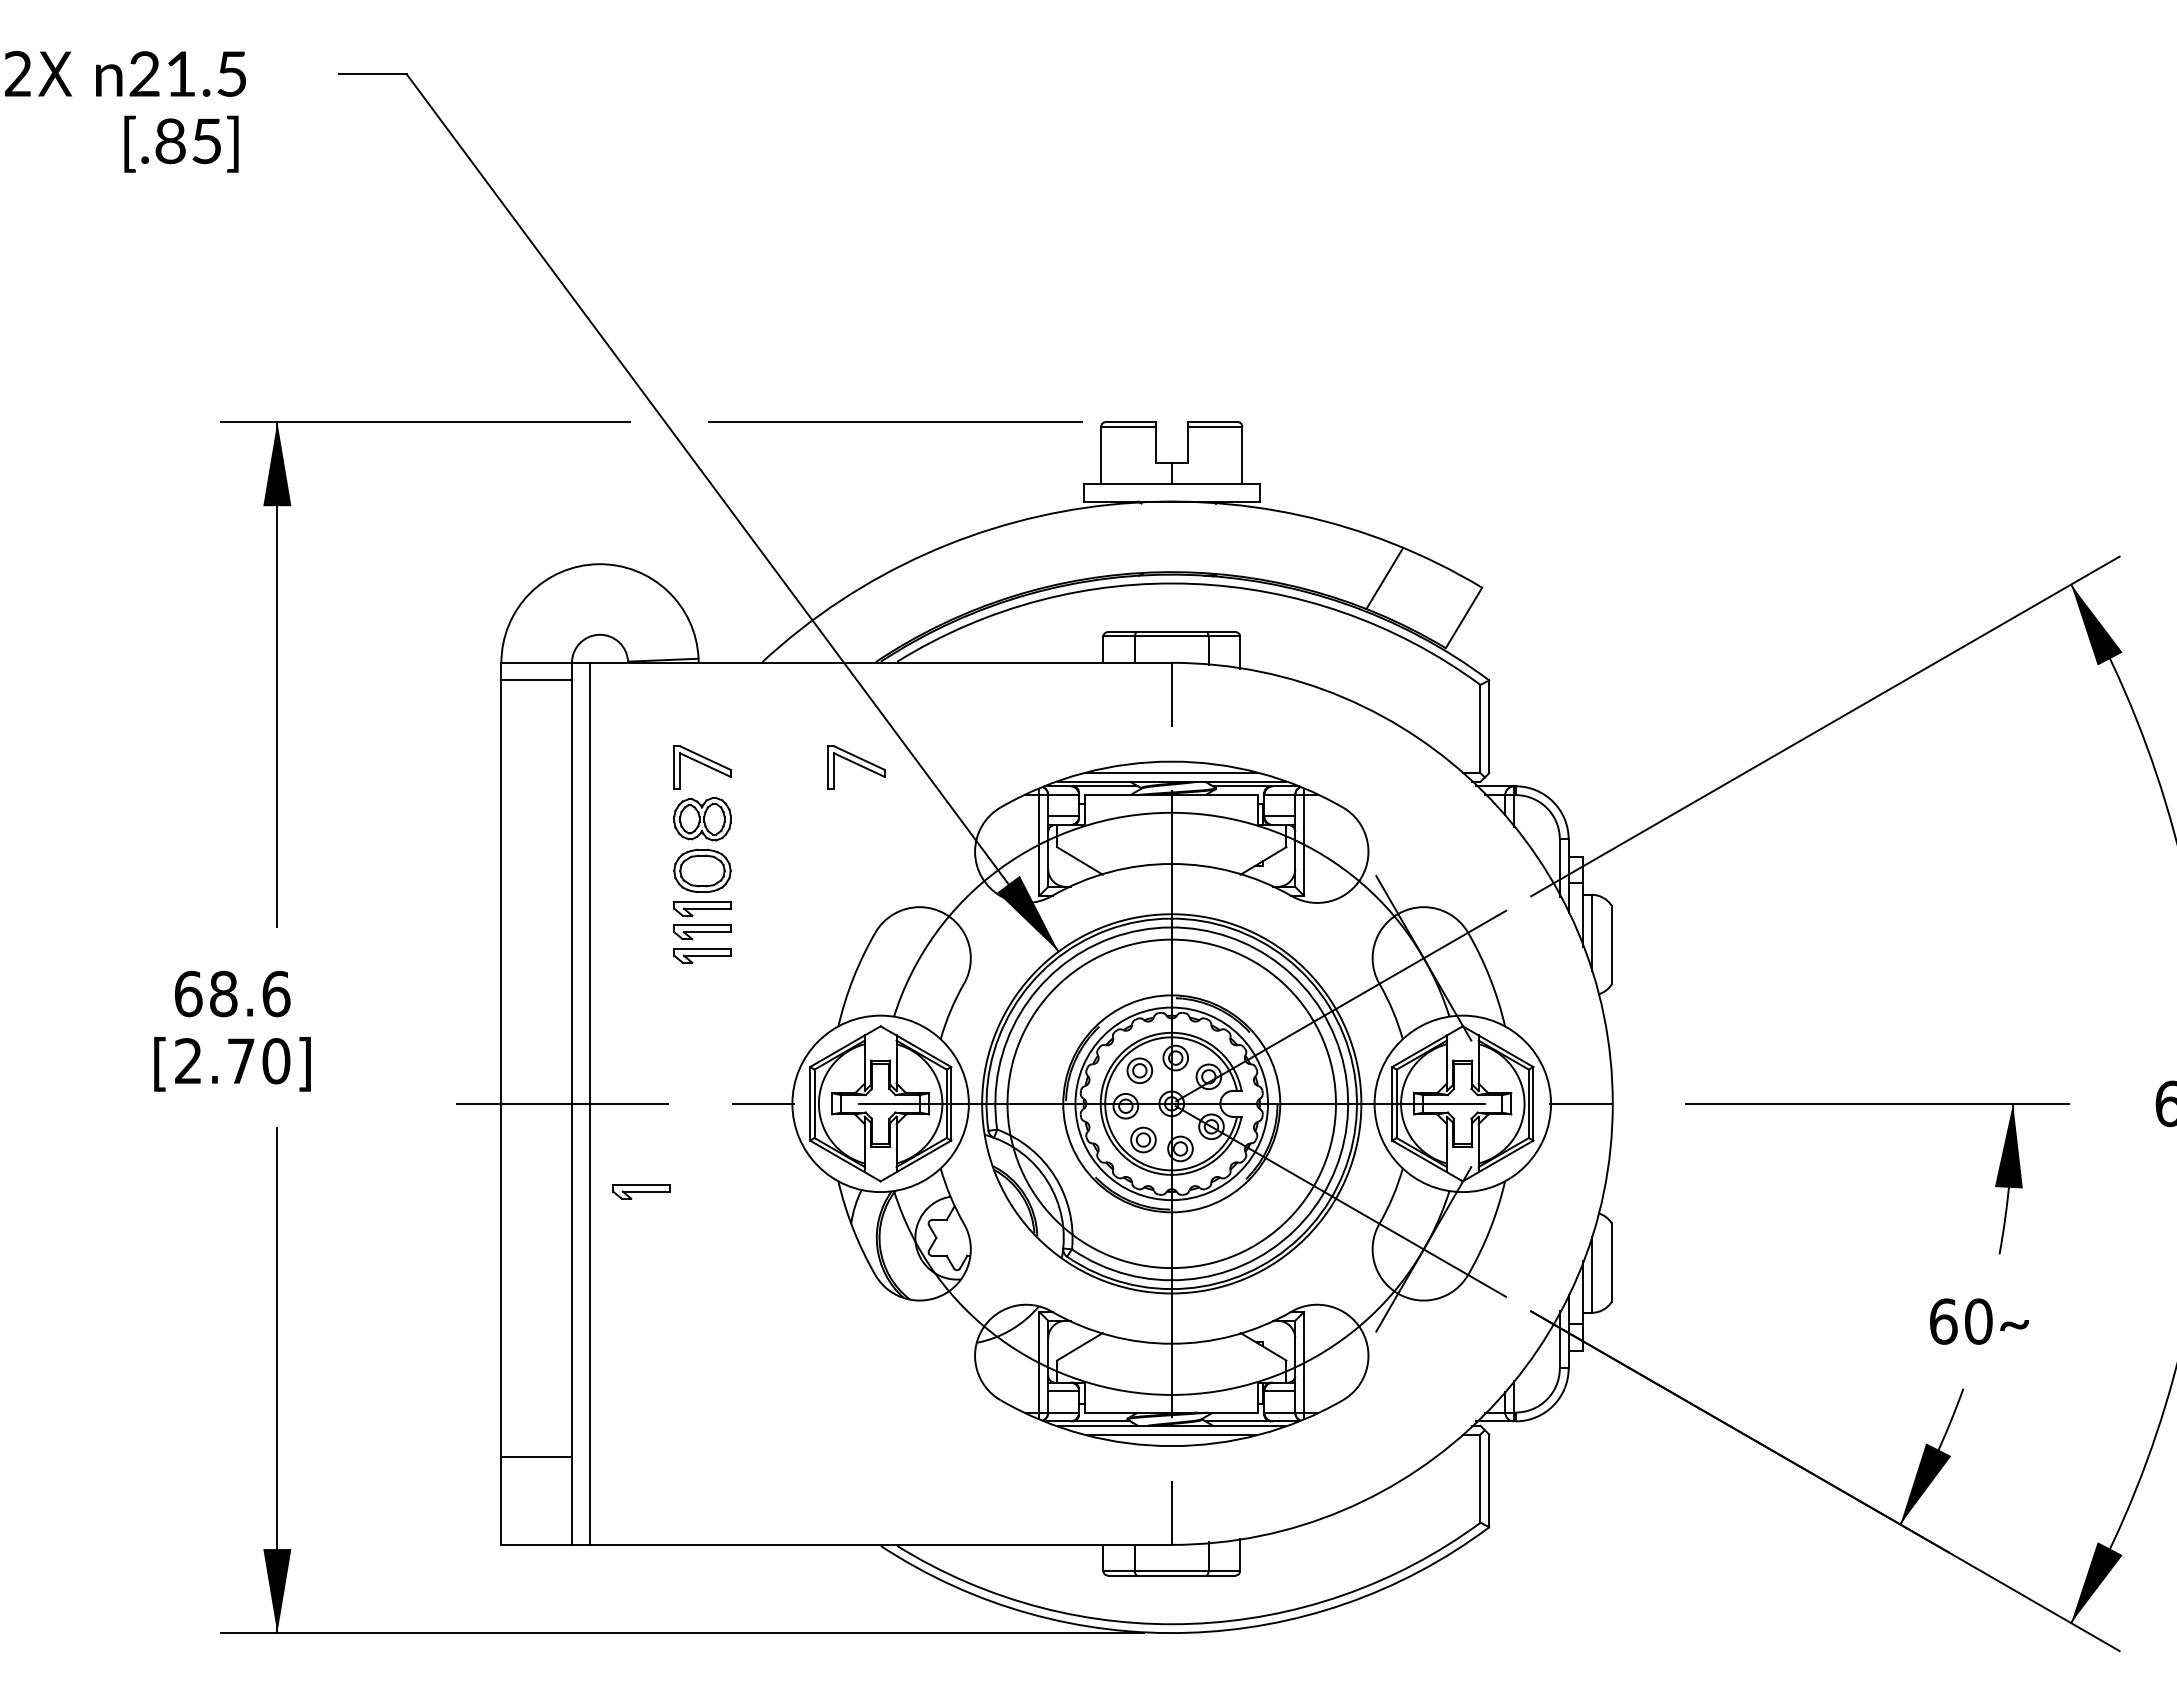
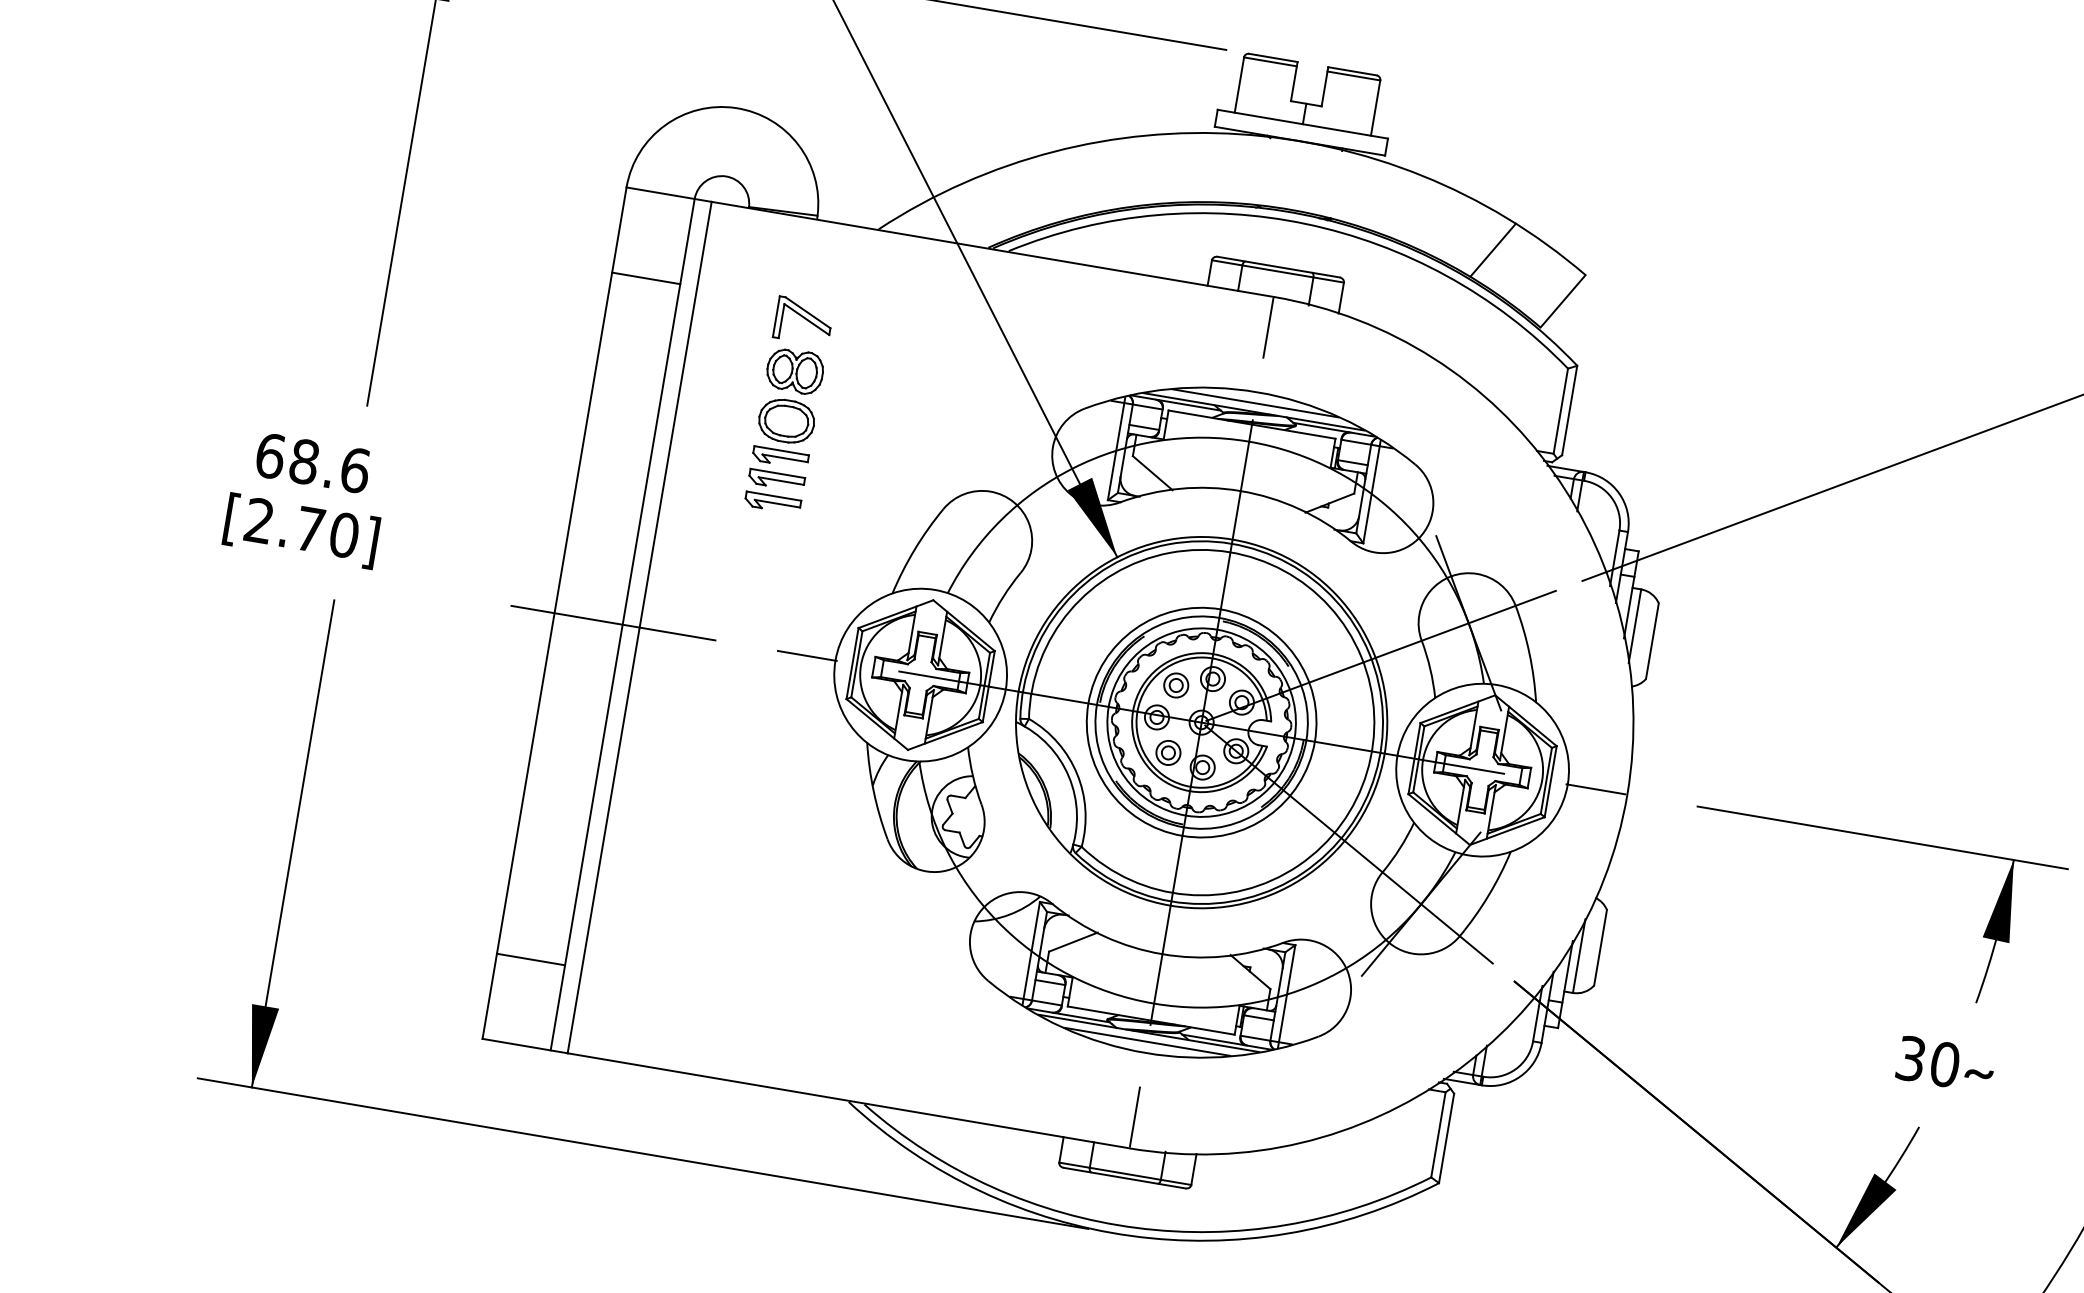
line: (536, 680) -> (645, 278), moved
part: (856, 767) -> (952, 346), removed
circle: (1171, 1103) -> (1201, 722), size x0.71
part: (641, 1191) -> (675, 720), removed
text: (1943, 1321) -> (1911, 1058), 60 -> 30

